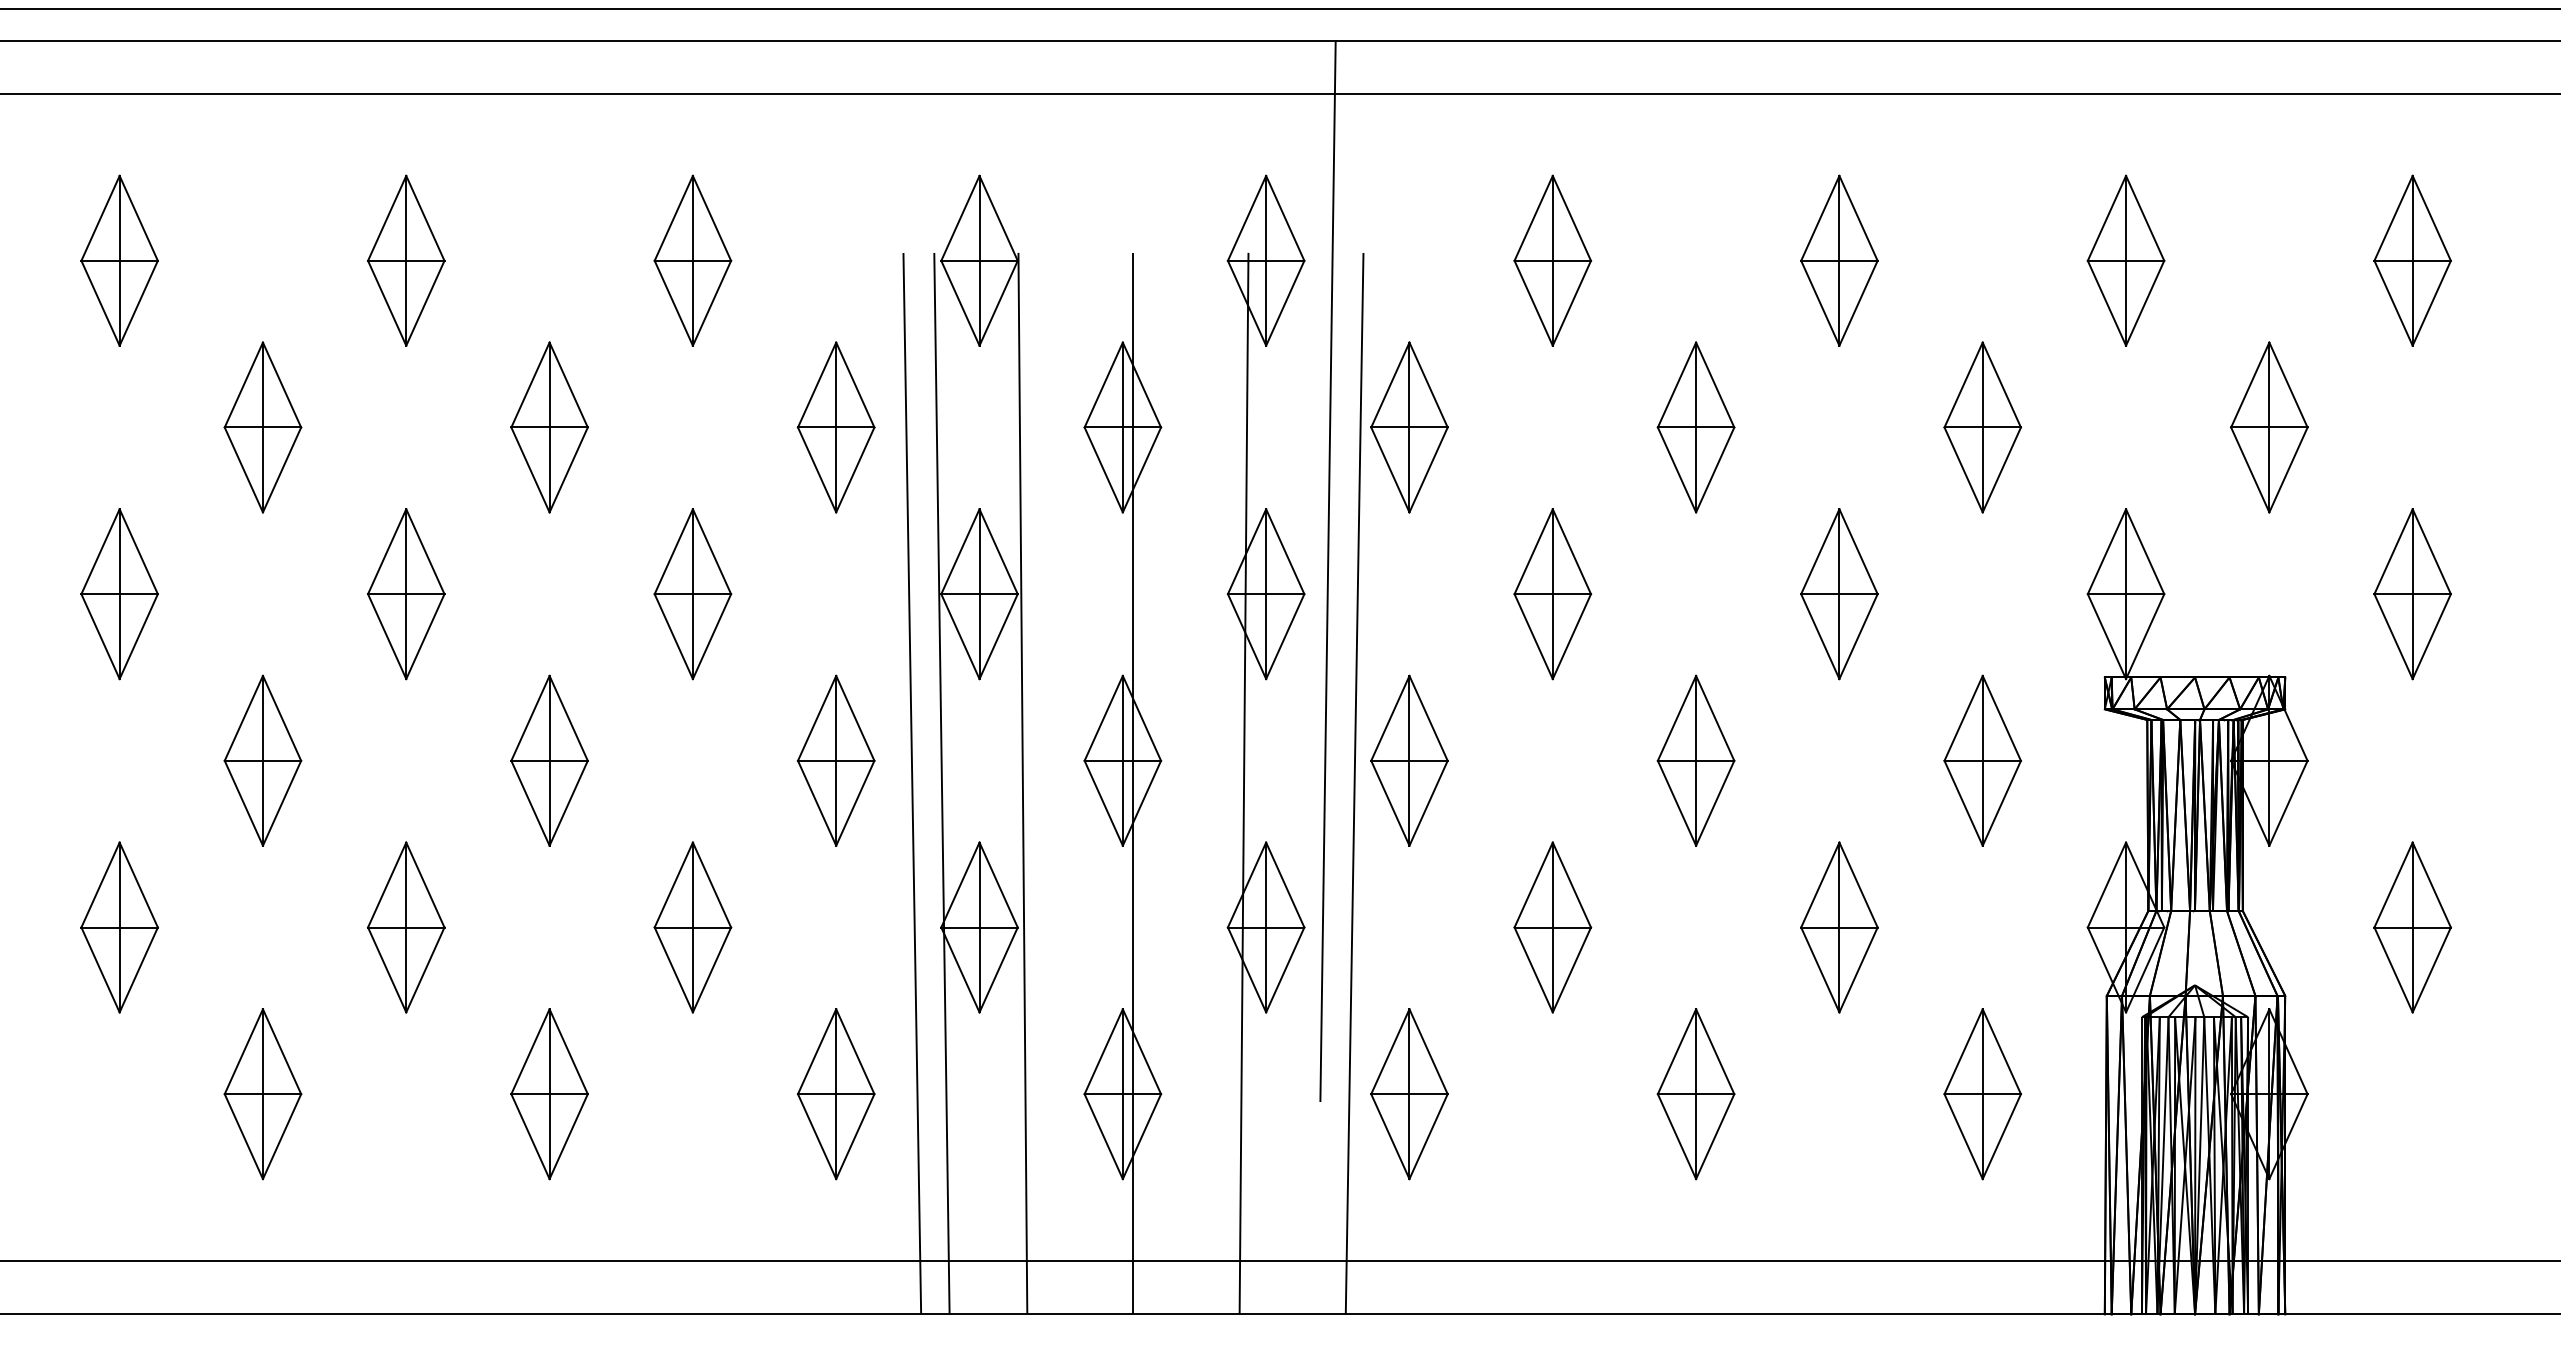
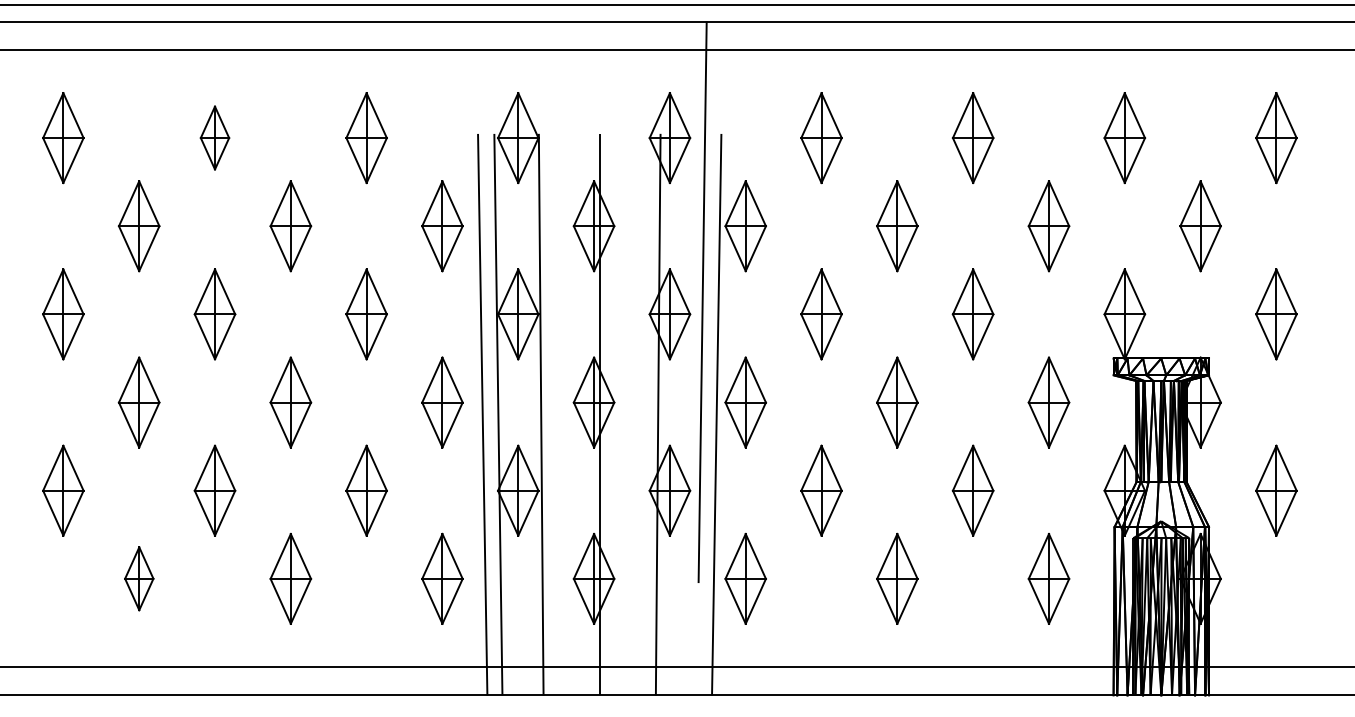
part: (405, 259) -> (214, 137), size x0.7
part: (263, 1093) -> (139, 578), size x0.7

